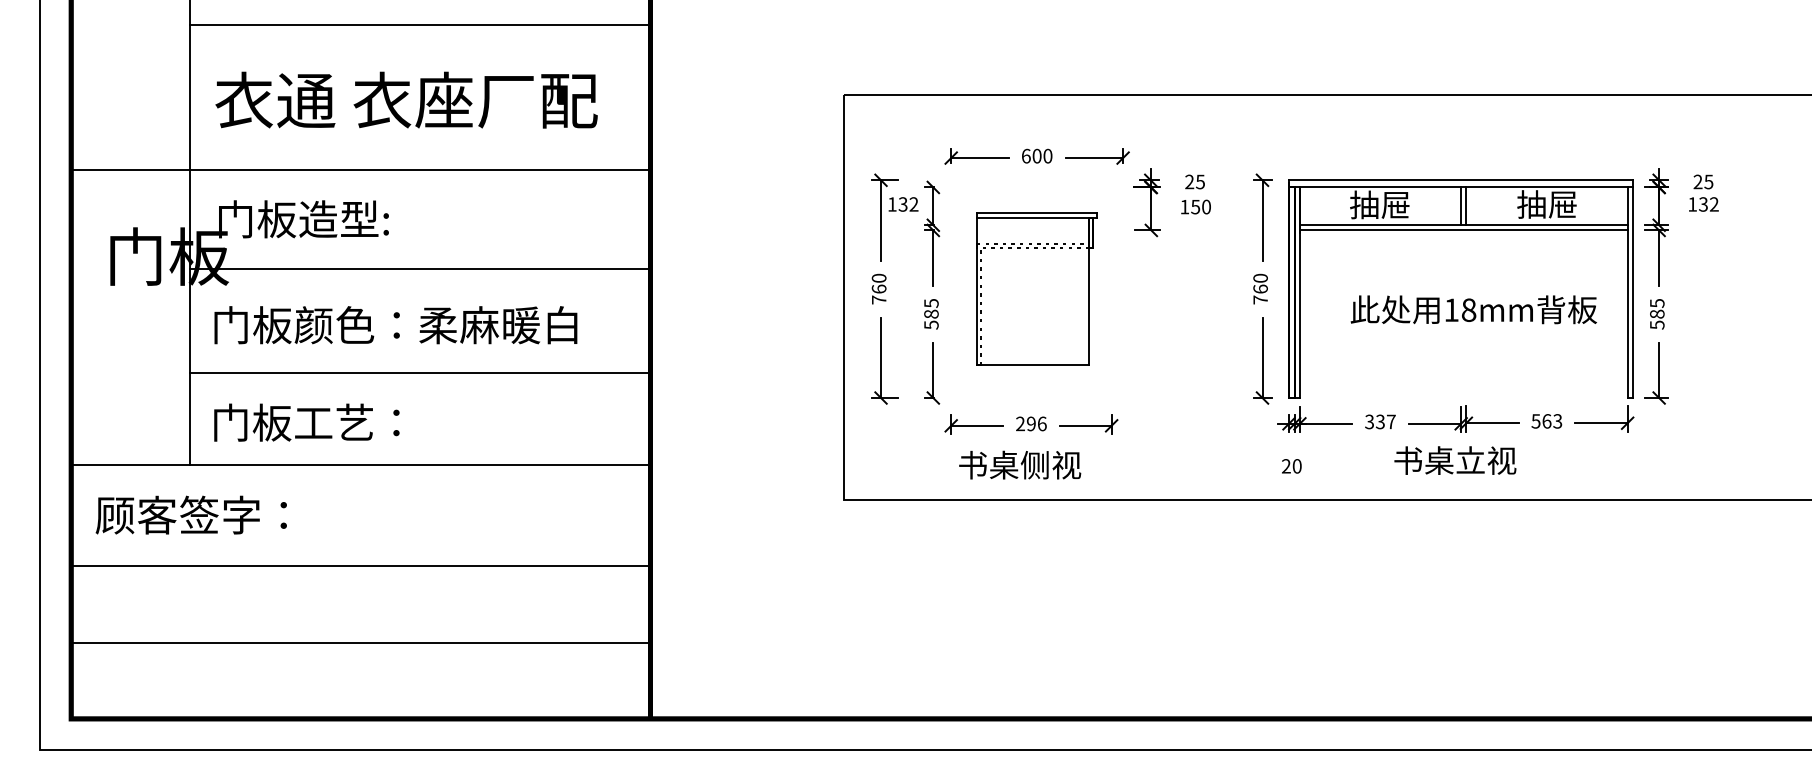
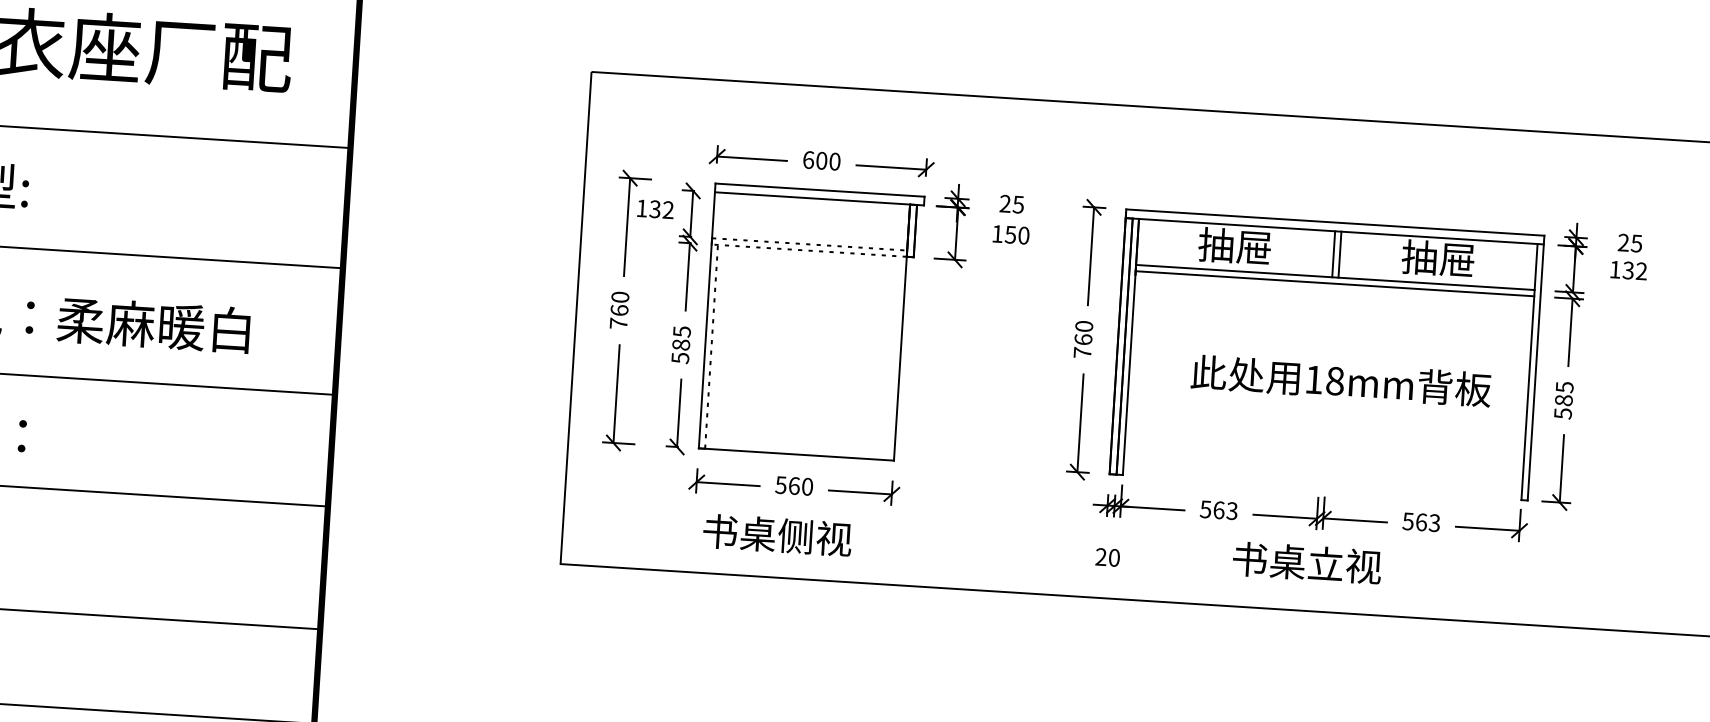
part: (1036, 288) -> (810, 321), size x1.43
text: (1380, 421) -> (1219, 509), 337 -> 563
text: (1031, 423) -> (794, 485), 296 -> 560

